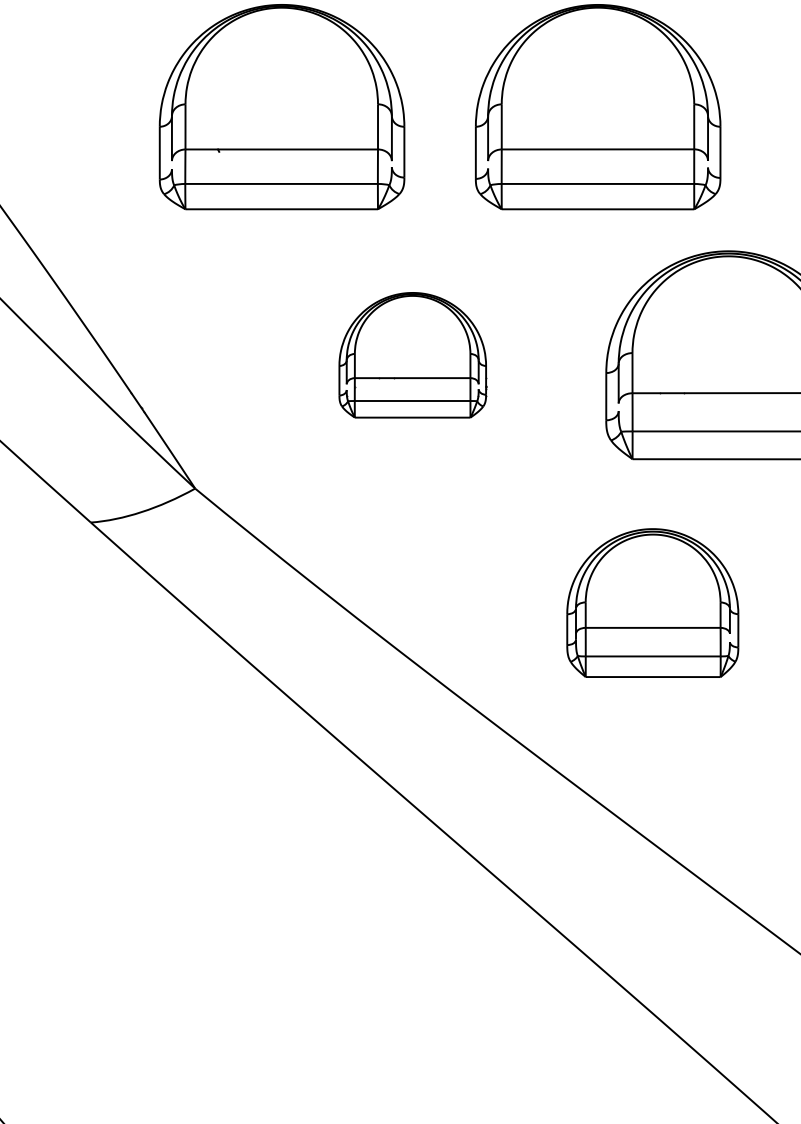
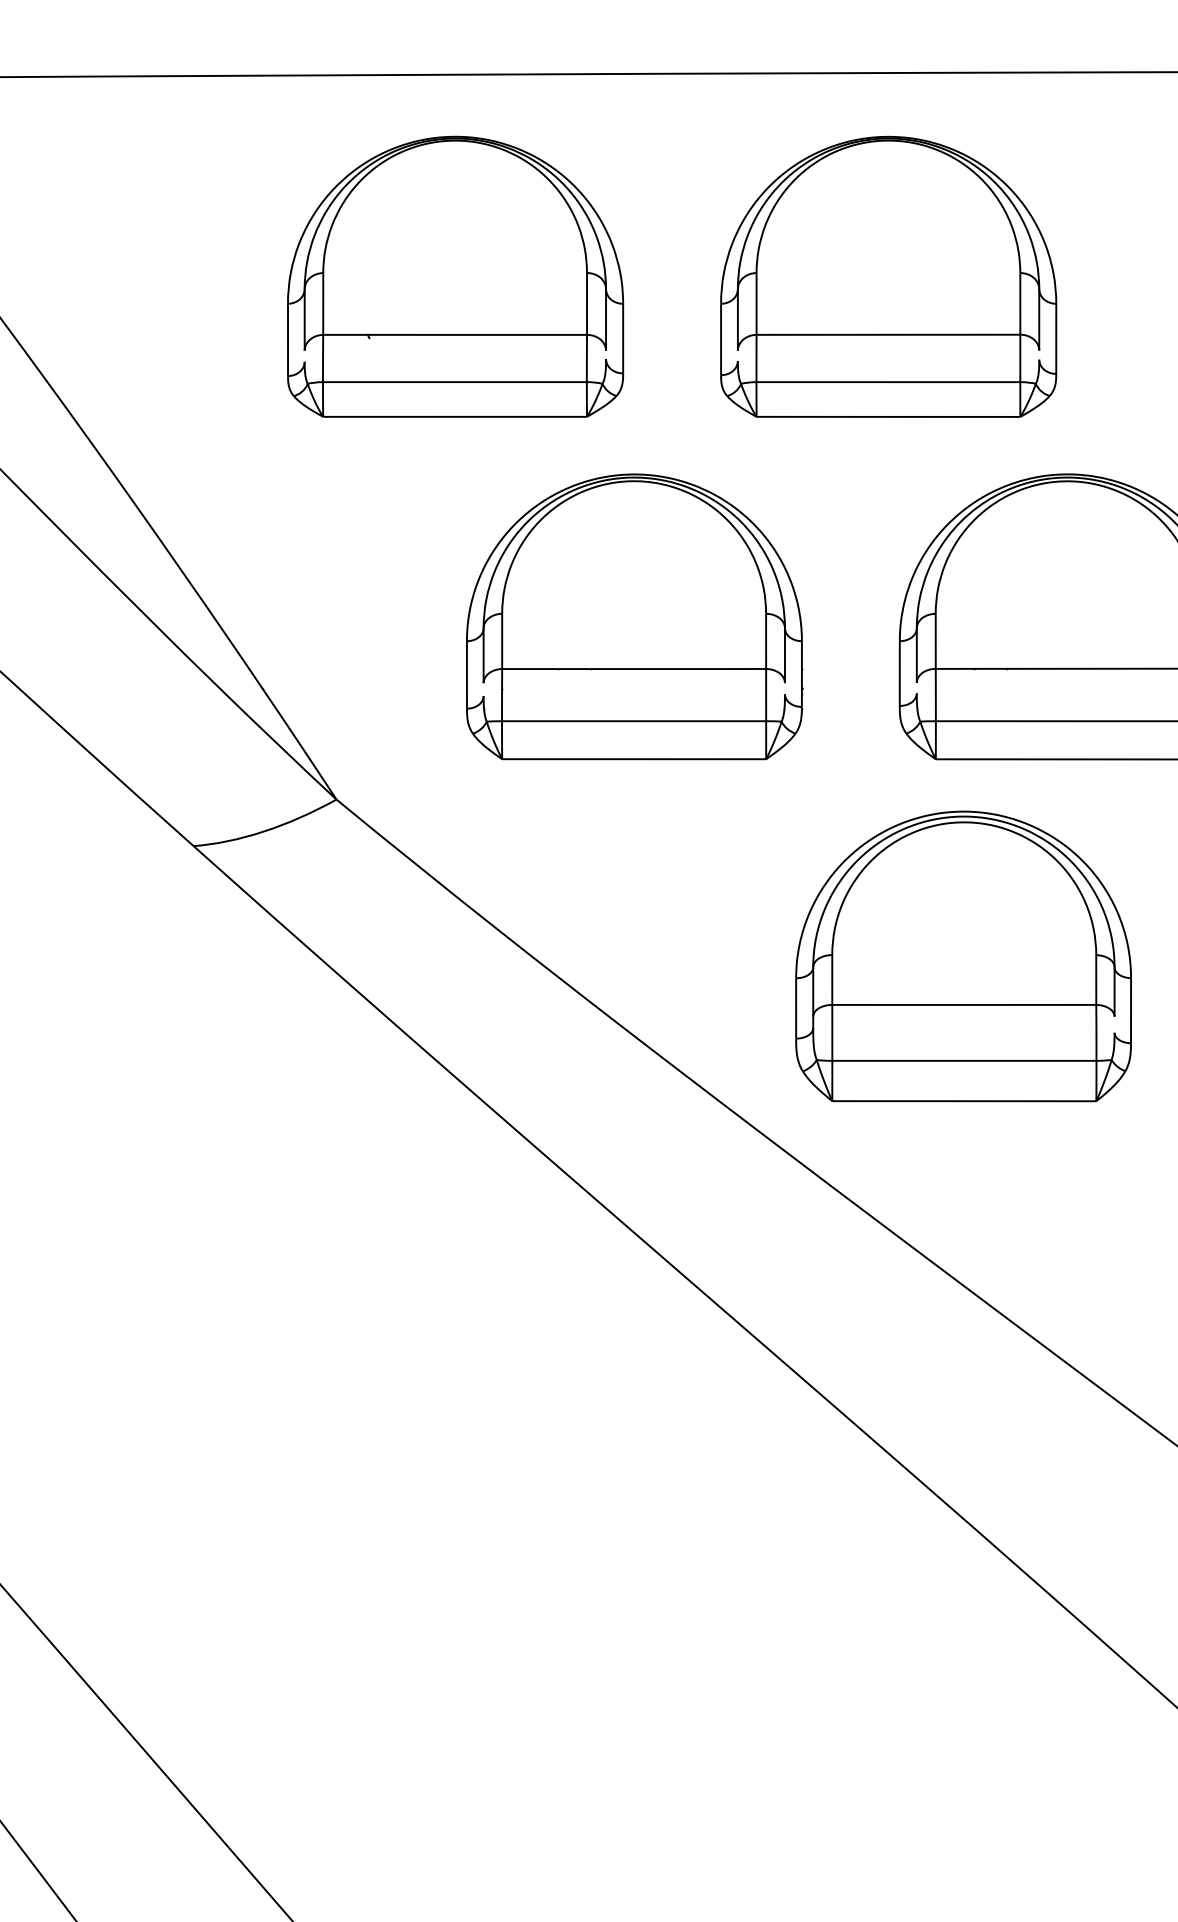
part: (412, 354) -> (634, 616), size x1.67
part: (652, 603) -> (963, 956), size x1.43

